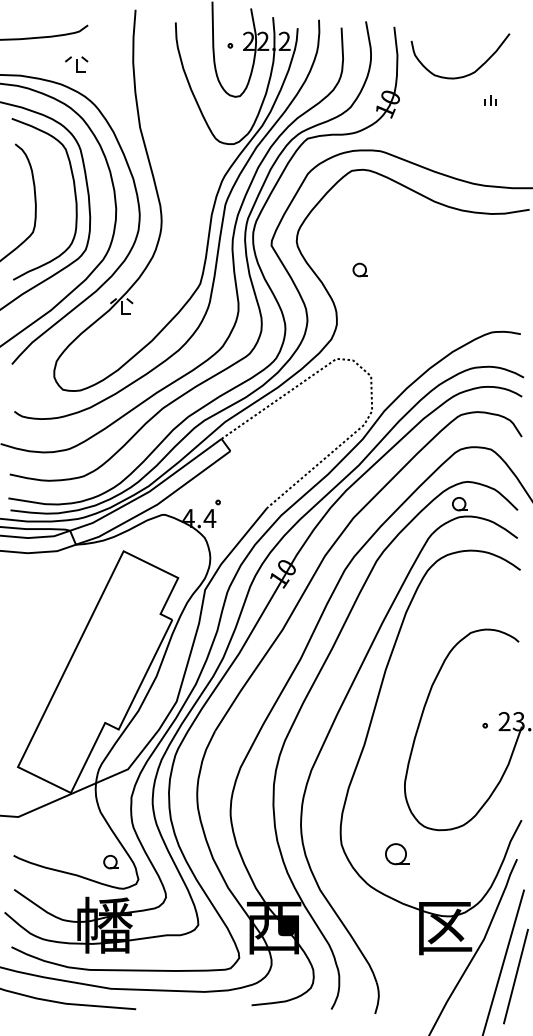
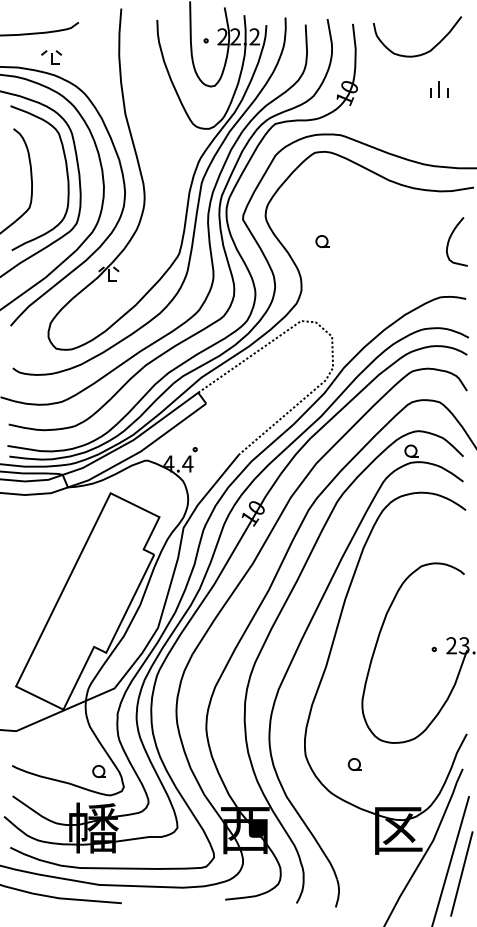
part: (76, 64) -> (51, 57), moved
curve: (466, 74) -> (422, 53), moved
part: (490, 100) -> (439, 89), size x1.67
curve: (503, 266) -> (450, 238), added
part: (395, 854) -> (353, 764), size x0.62

